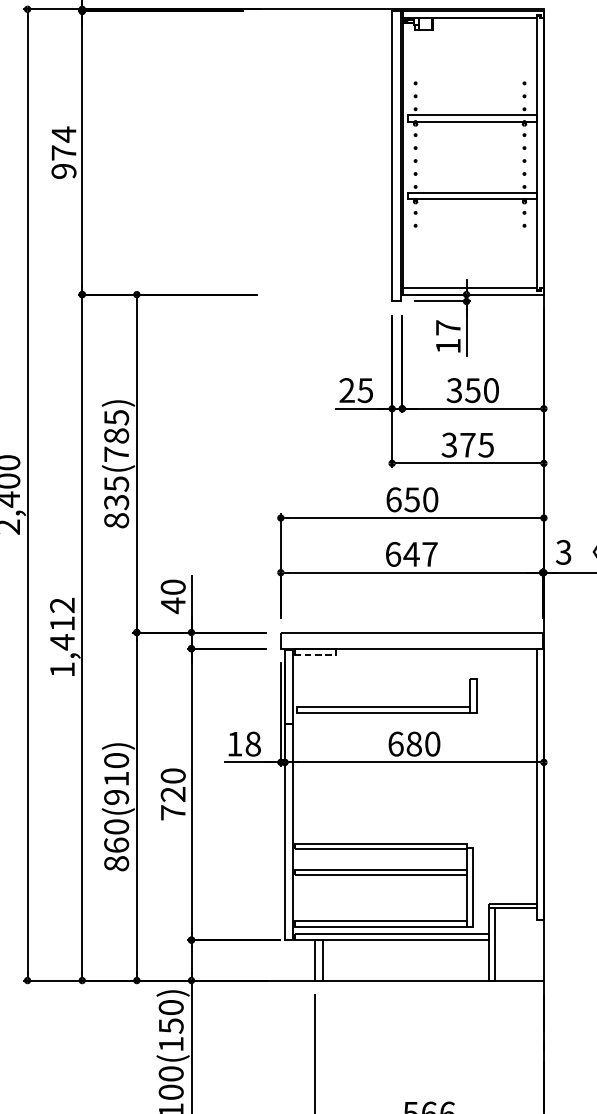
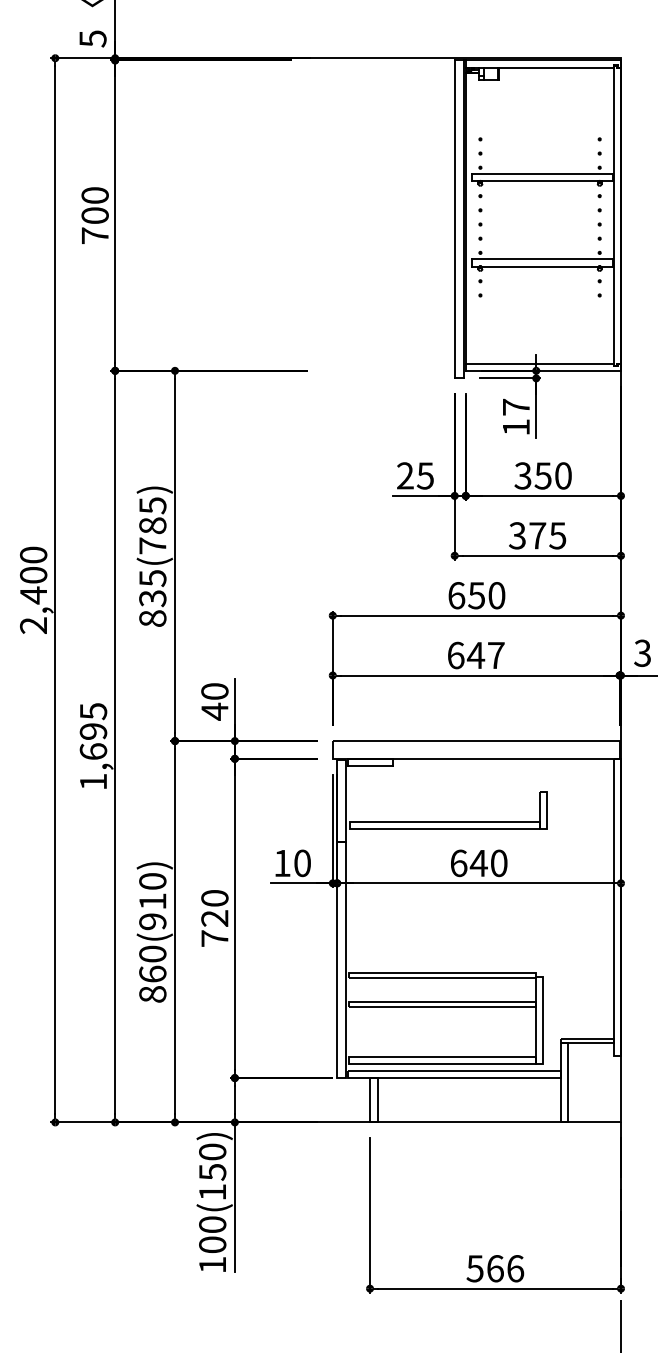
text: (63, 152) -> (94, 215), 974 -> 700
text: (62, 623) -> (93, 731), 1,412 -> 1,695
line: (315, 654) -> (370, 765), dashed -> solid
text: (253, 744) -> (302, 863), 18 -> 10
text: (413, 744) -> (478, 863), 680 -> 640

